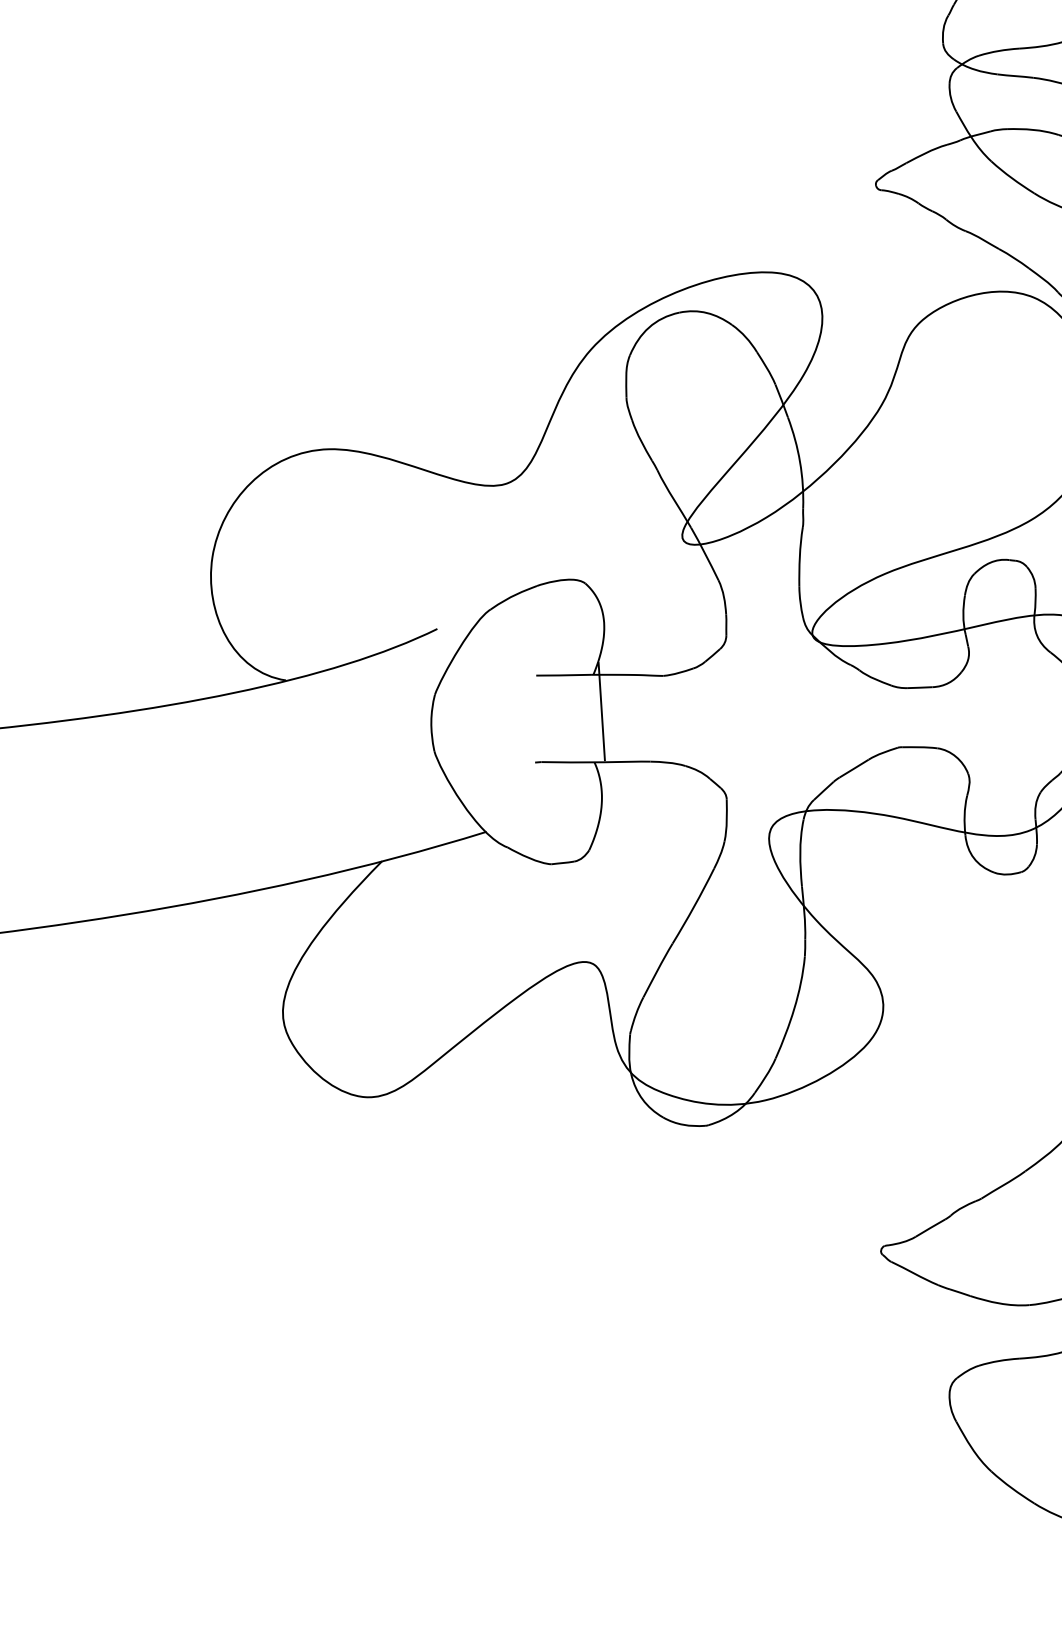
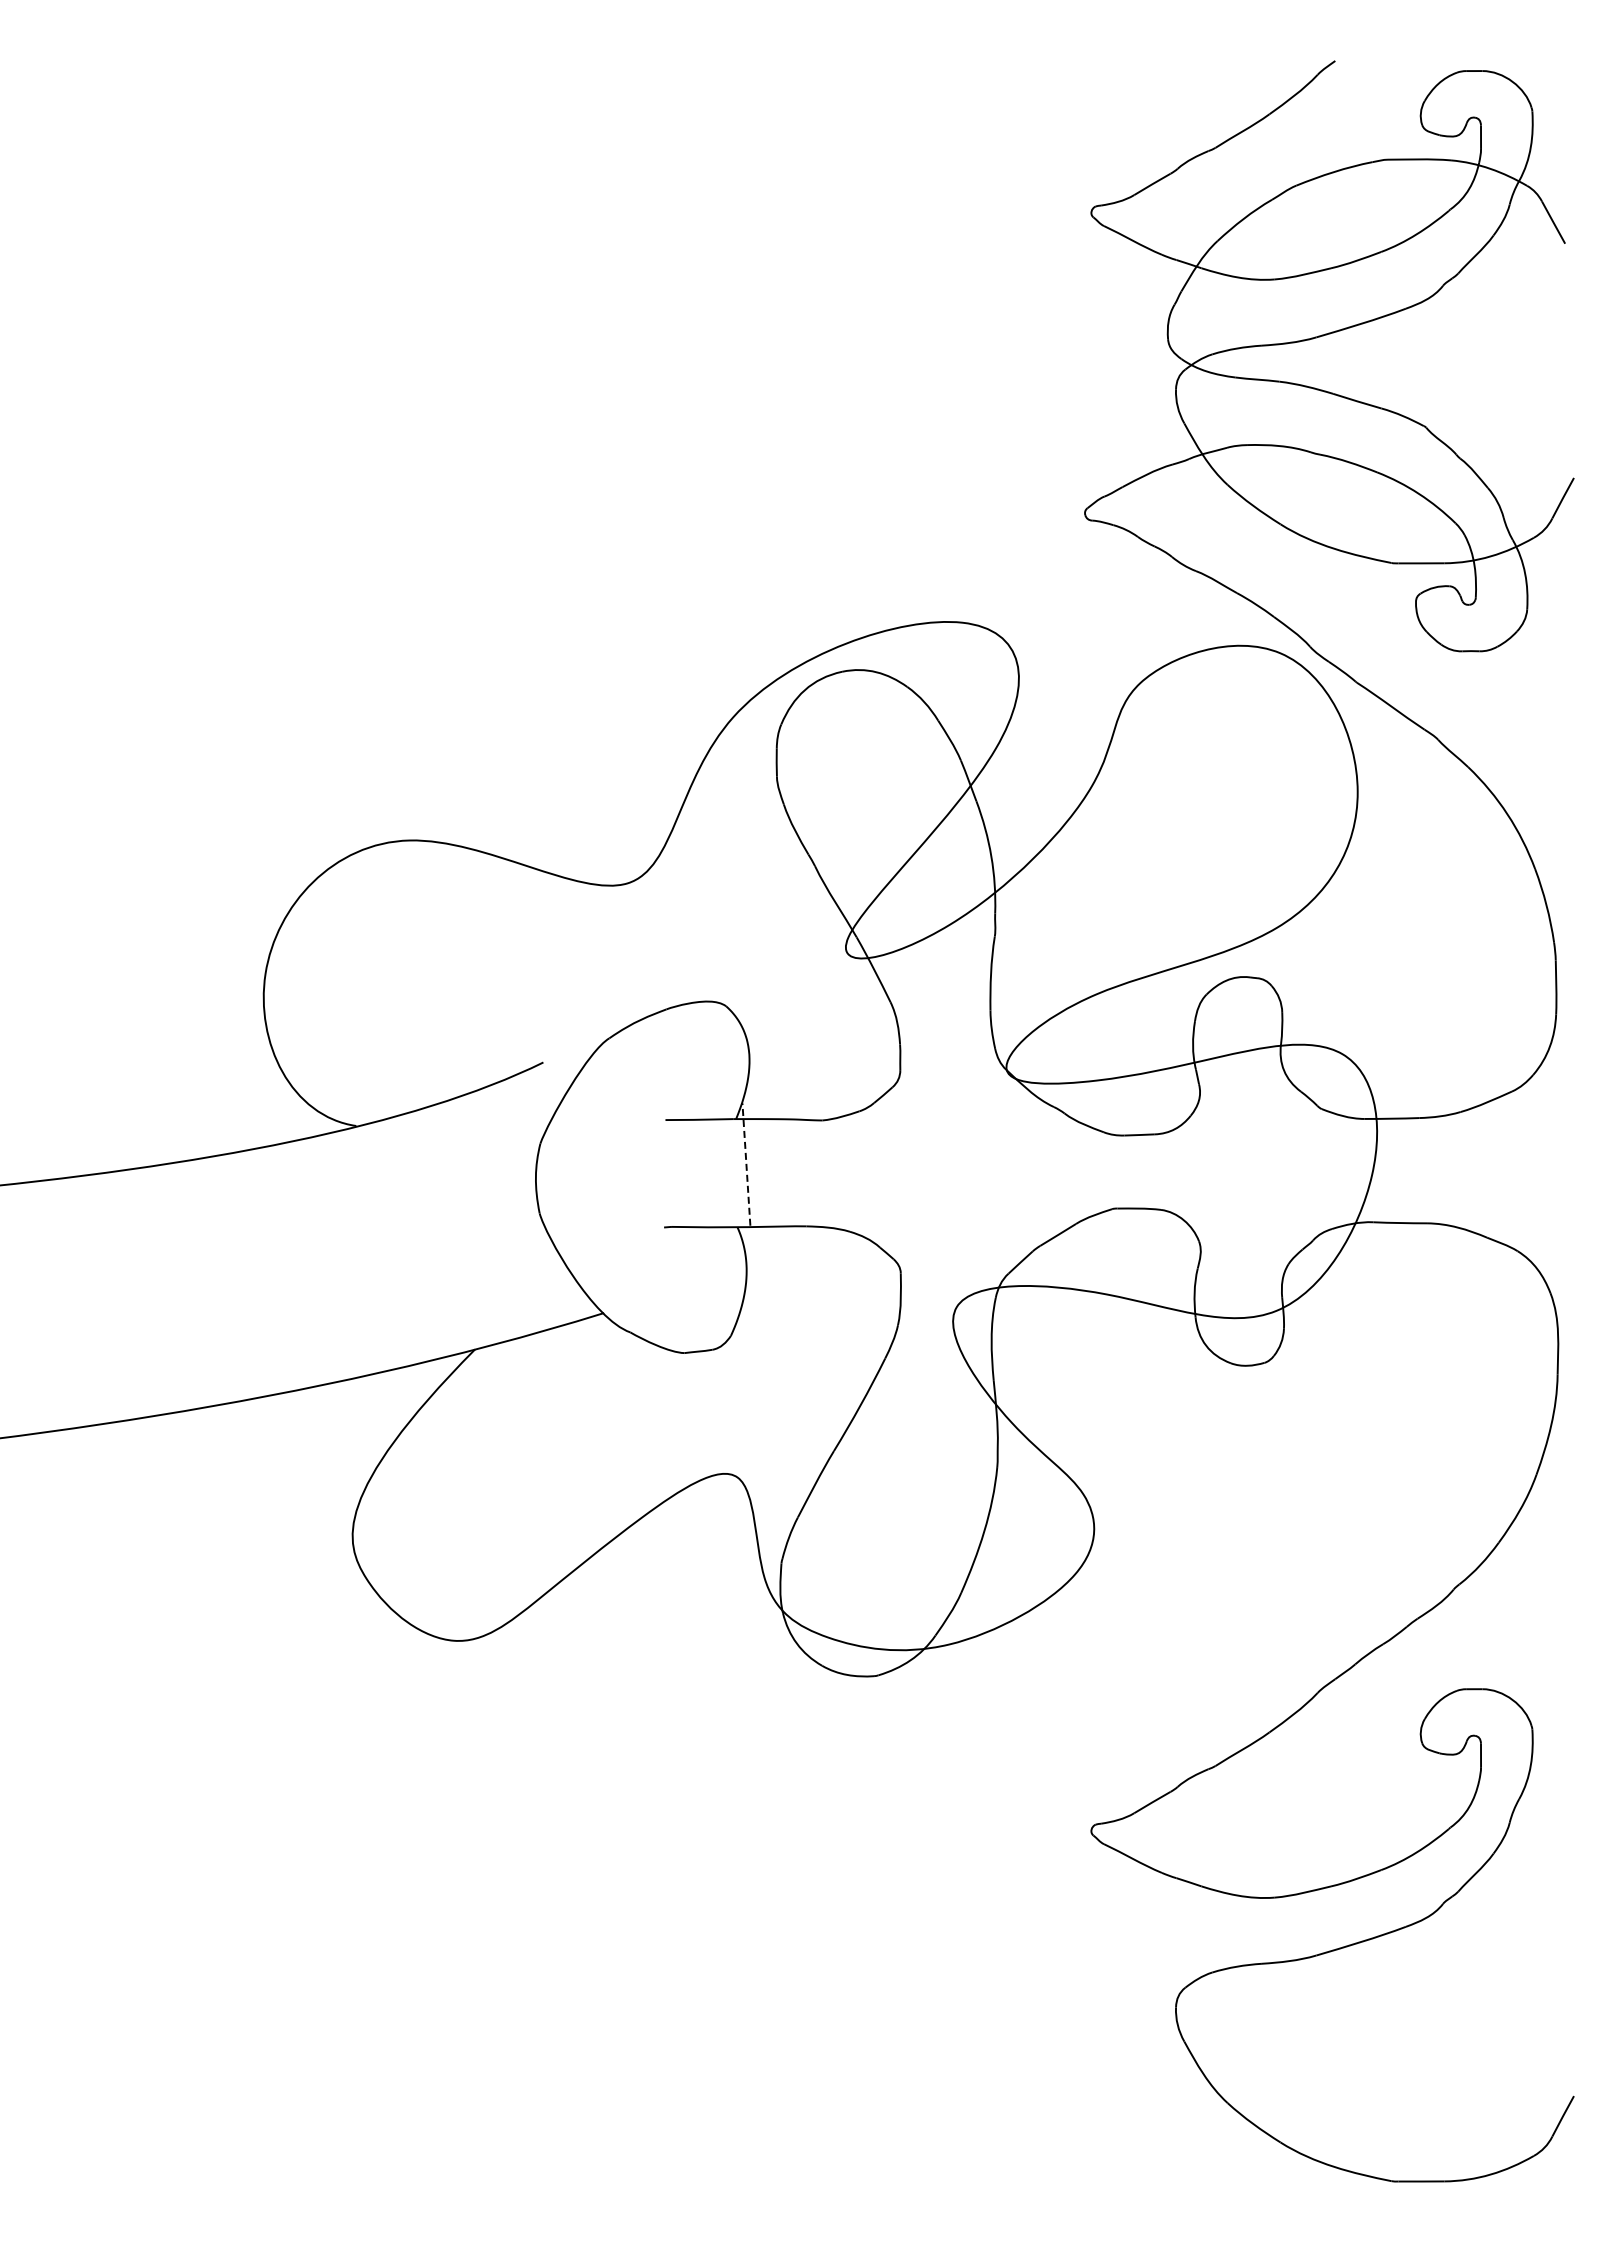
line: (601, 711) -> (746, 1164), solid -> dashed

